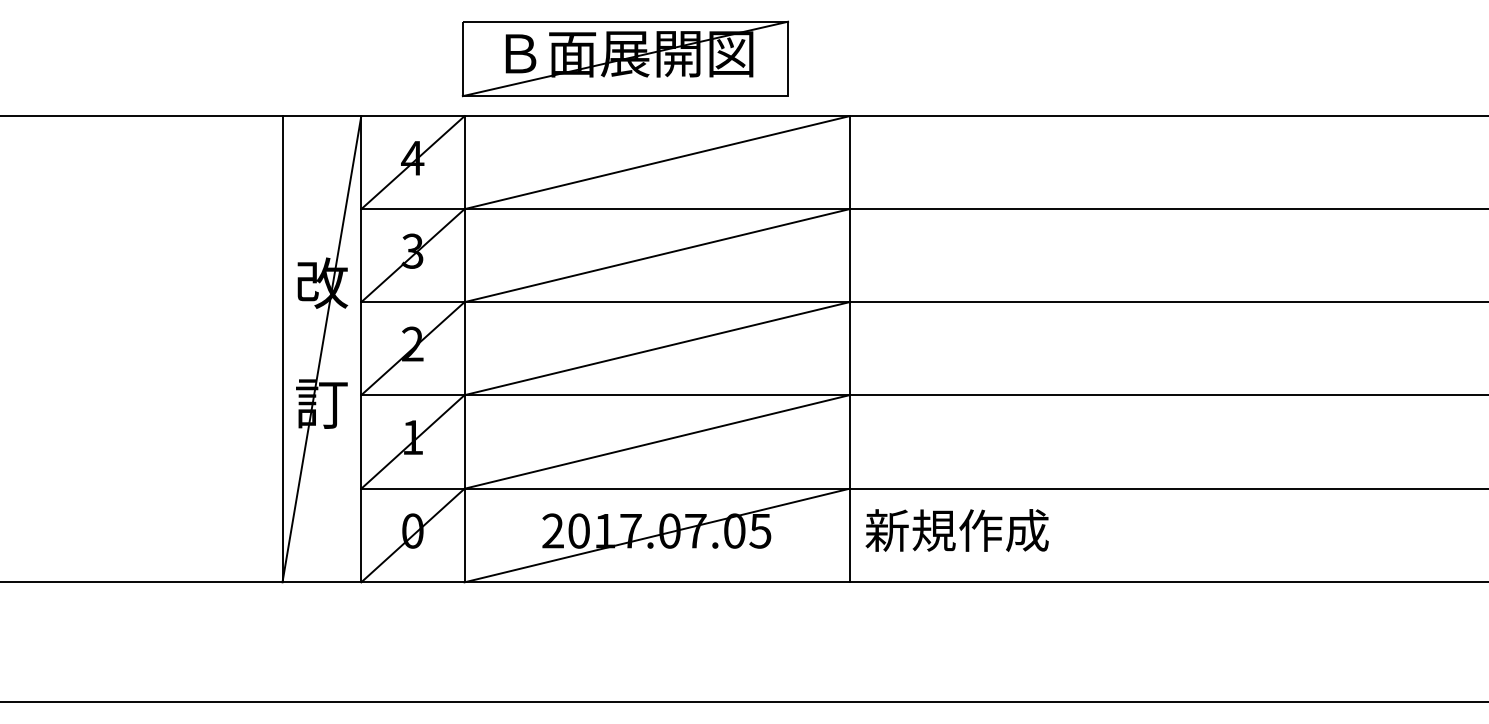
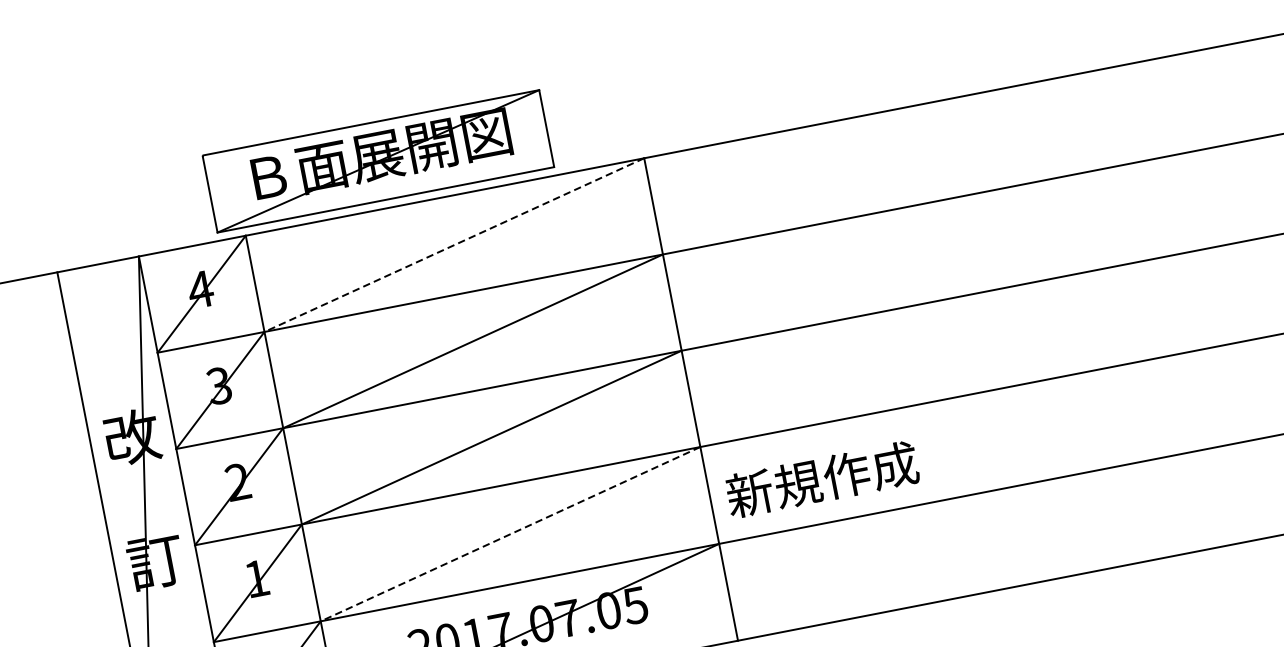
part: (624, 58) -> (377, 161), moved
line: (656, 162) -> (453, 245), solid -> dashed
line: (656, 442) -> (510, 534), solid -> dashed
text: (956, 530) -> (821, 479), moved

